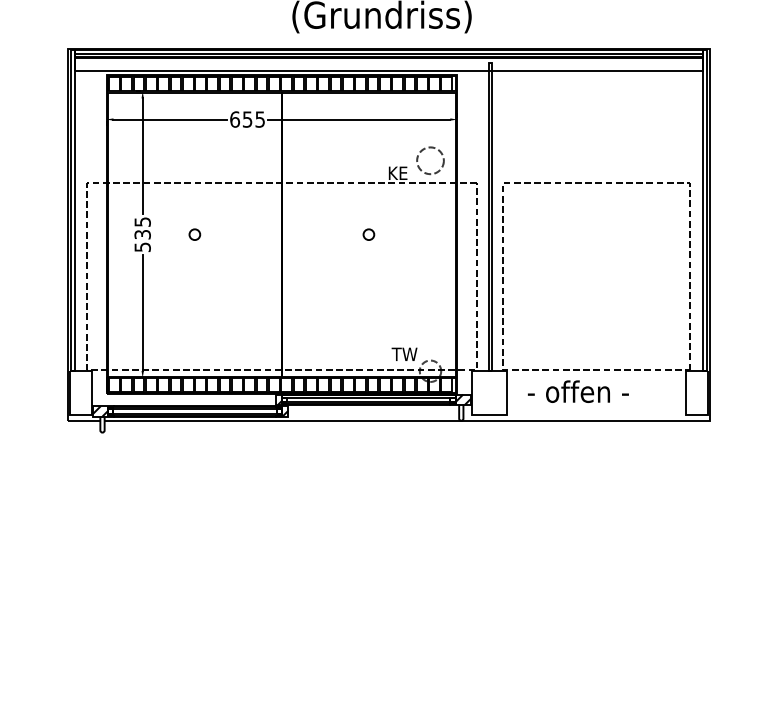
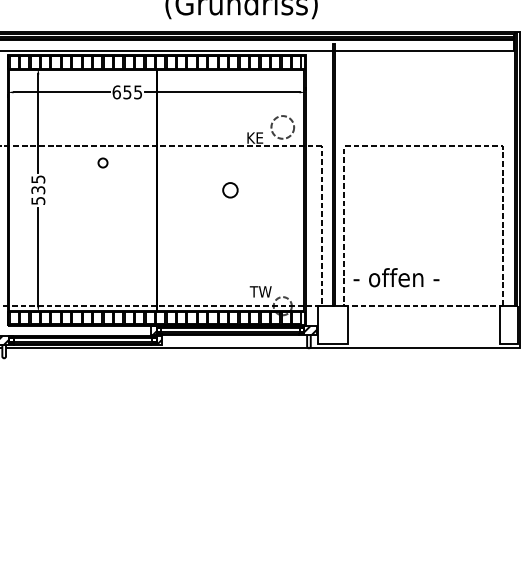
circle: (194, 234) -> (102, 162), moved
circle: (368, 234) -> (230, 190), size x1.6
text: (578, 391) -> (396, 277), moved

